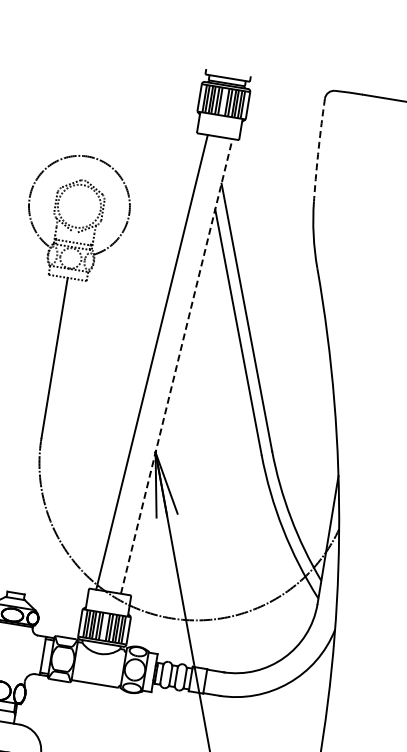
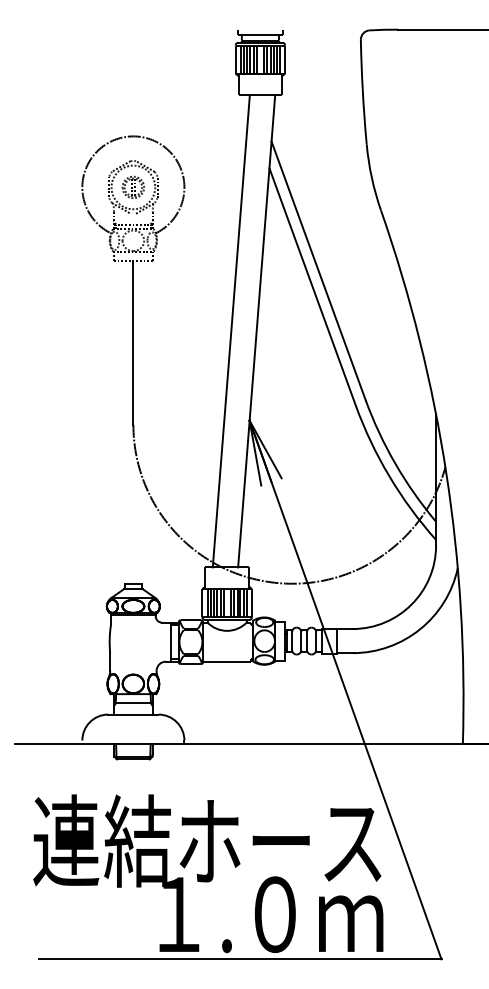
arc: (318, 148) -> (362, 90), dashed -> solid
part: (78, 205) -> (132, 186), added
line: (176, 366) -> (256, 331), dashed -> solid

